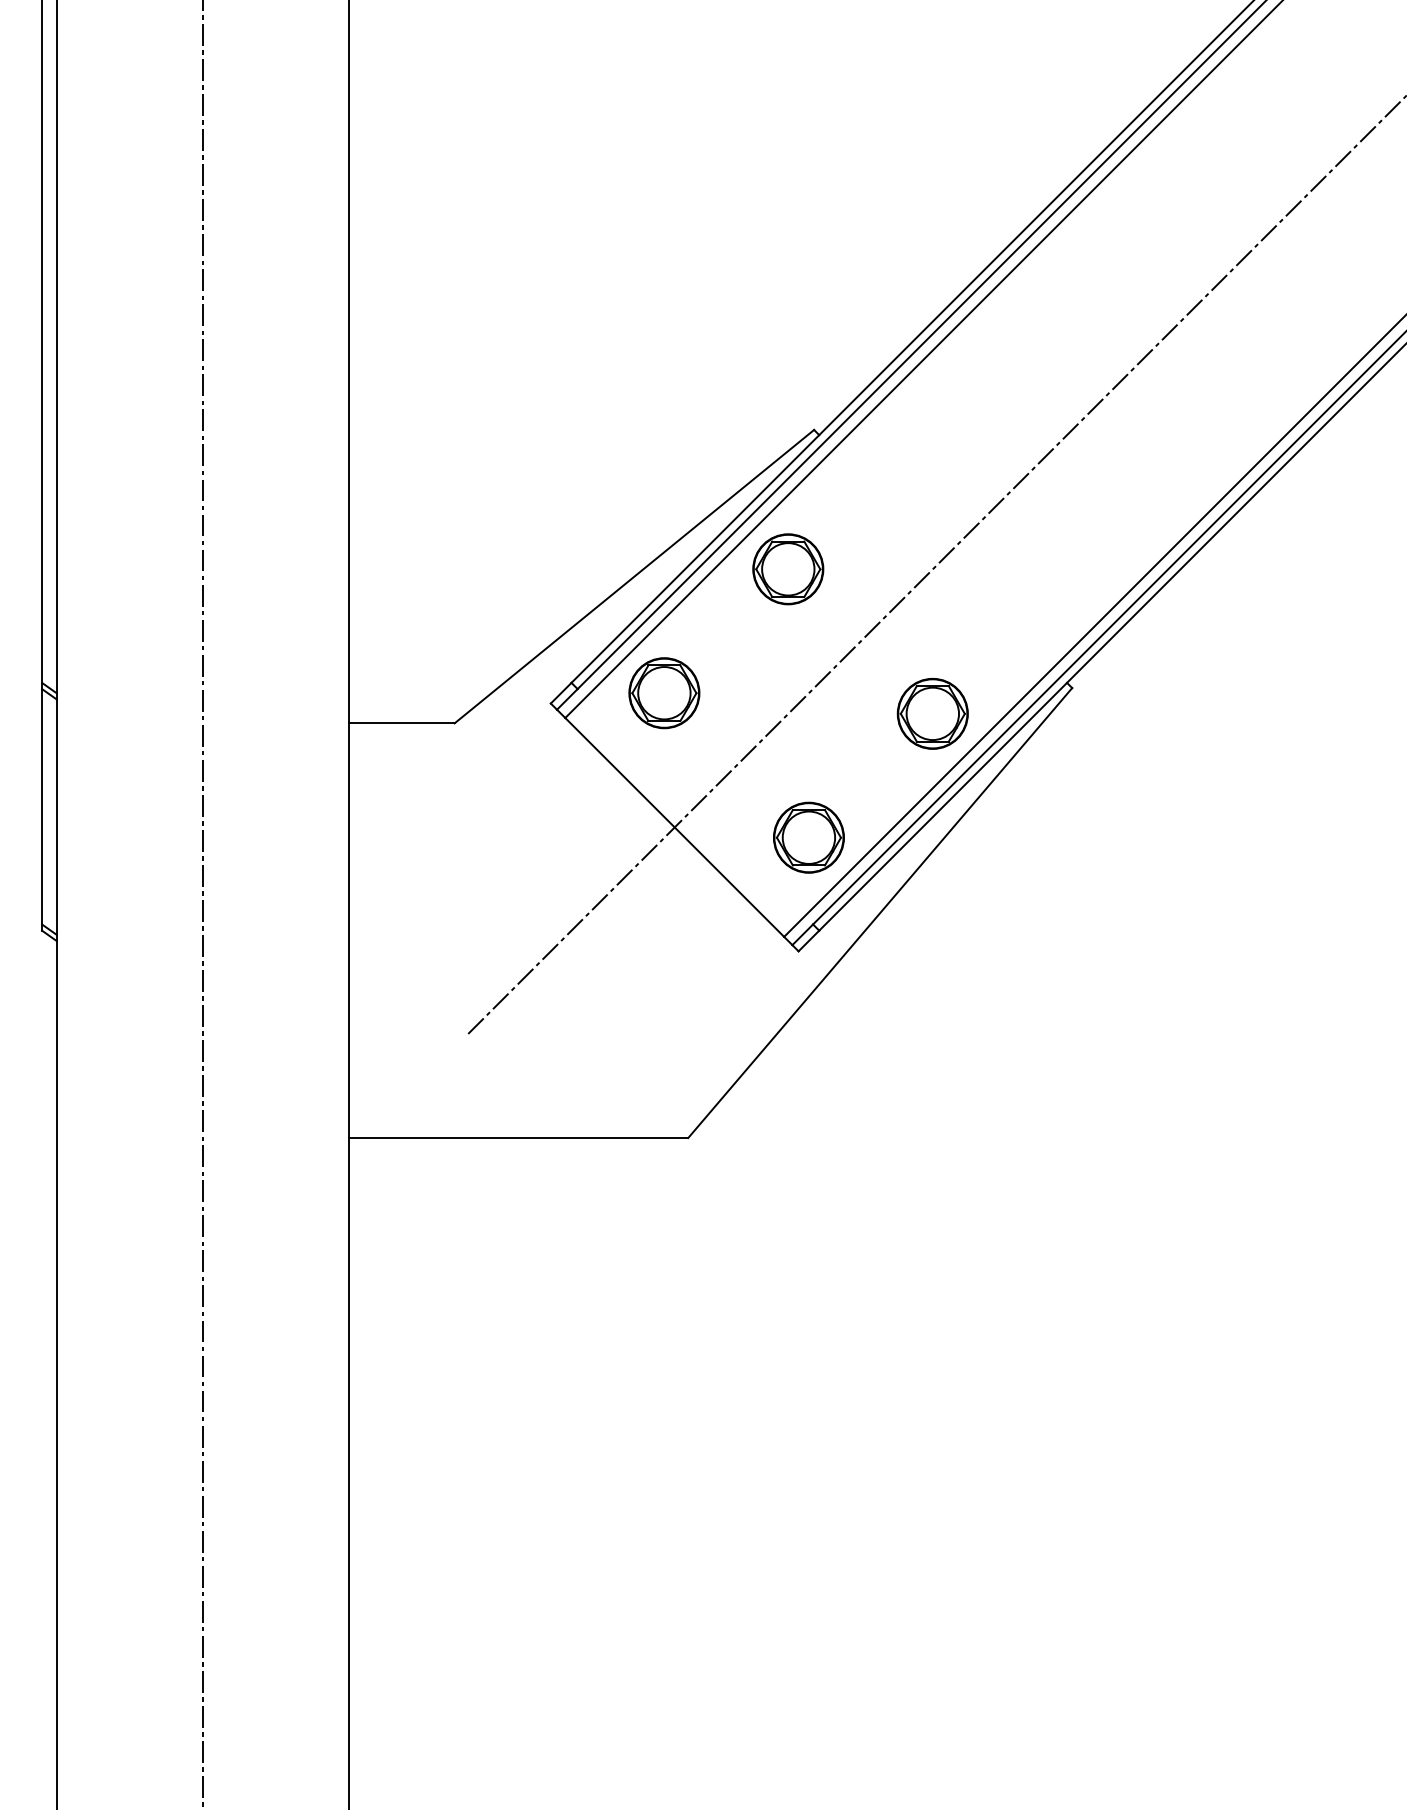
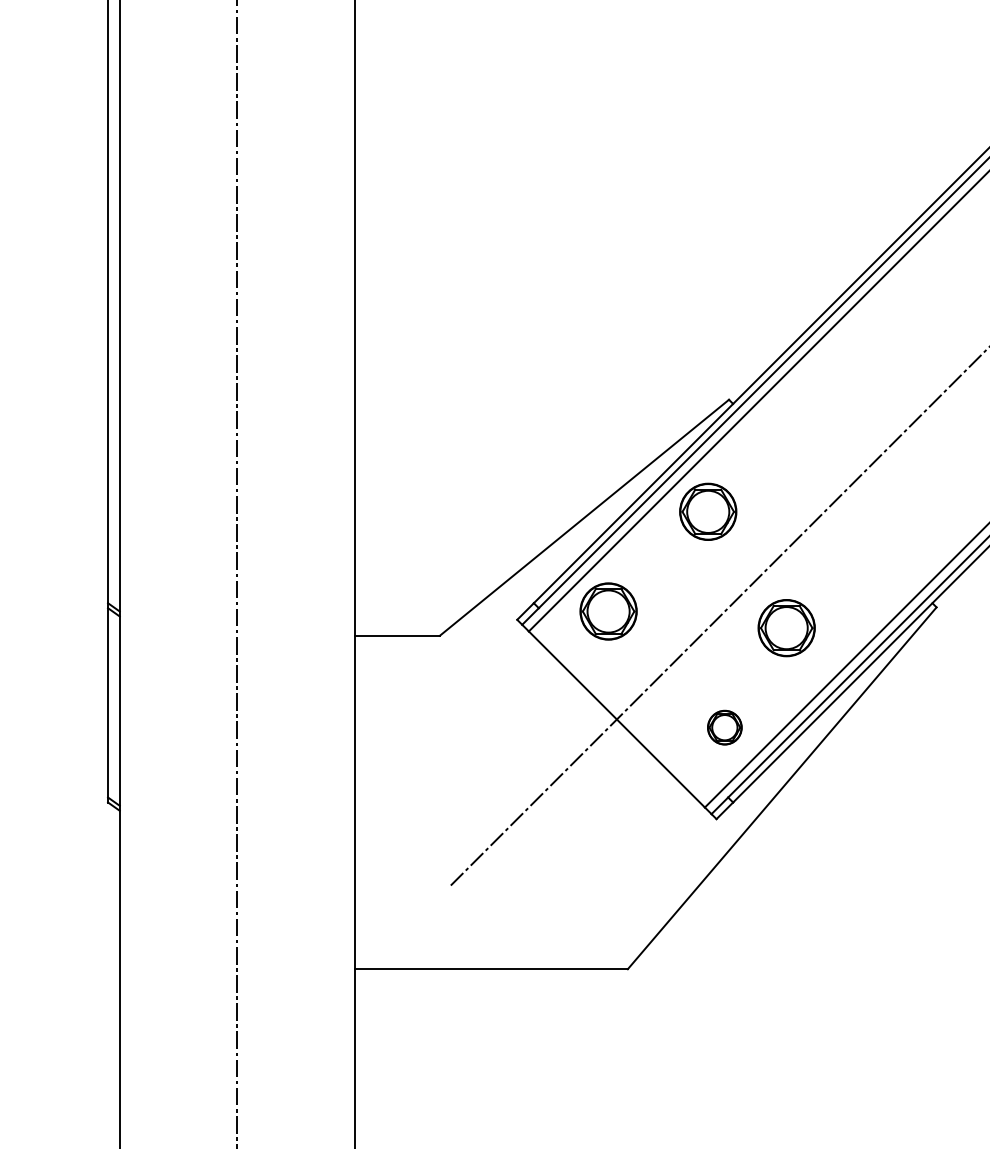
part: (932, 713) -> (786, 627), moved
part: (808, 837) -> (724, 727), size x0.6

